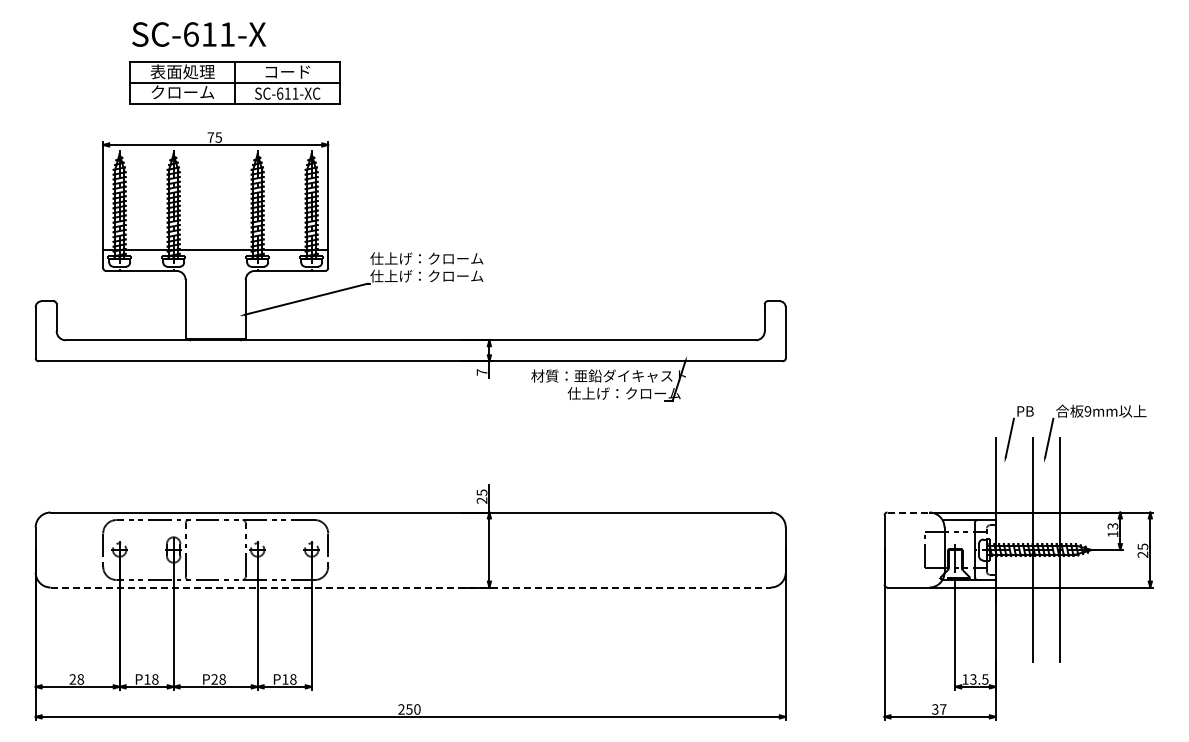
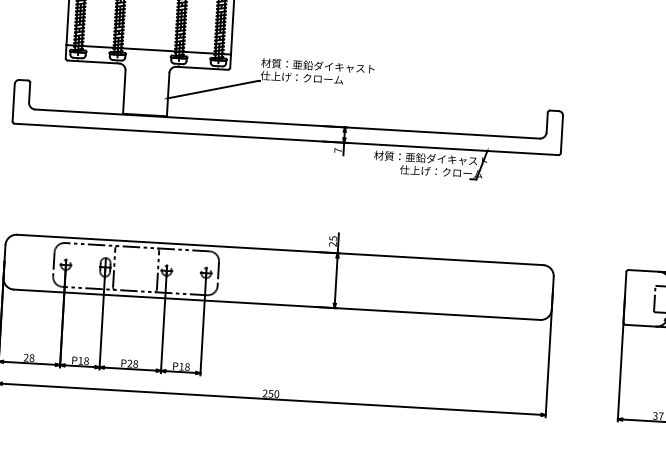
text: (447, 258) -> (317, 65), 仕上げ：クローム -> 材質：亜鉛ダイキャスト
line: (908, 512) -> (644, 270), dashed -> solid
line: (411, 587) -> (277, 304), dashed -> solid

